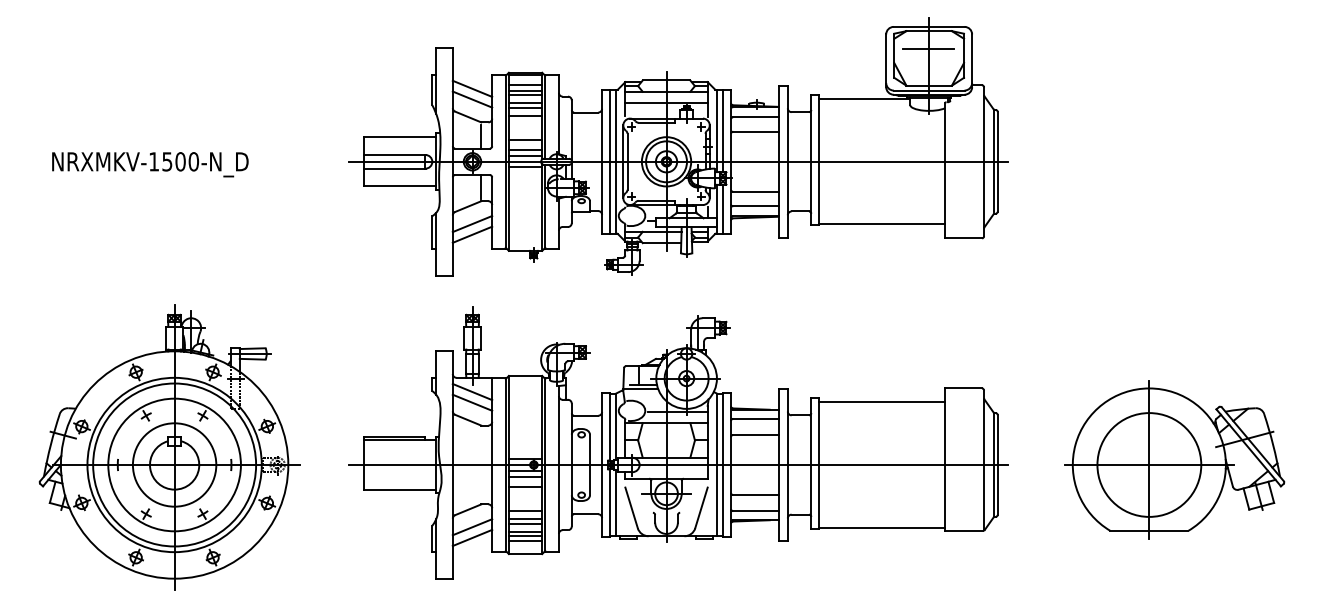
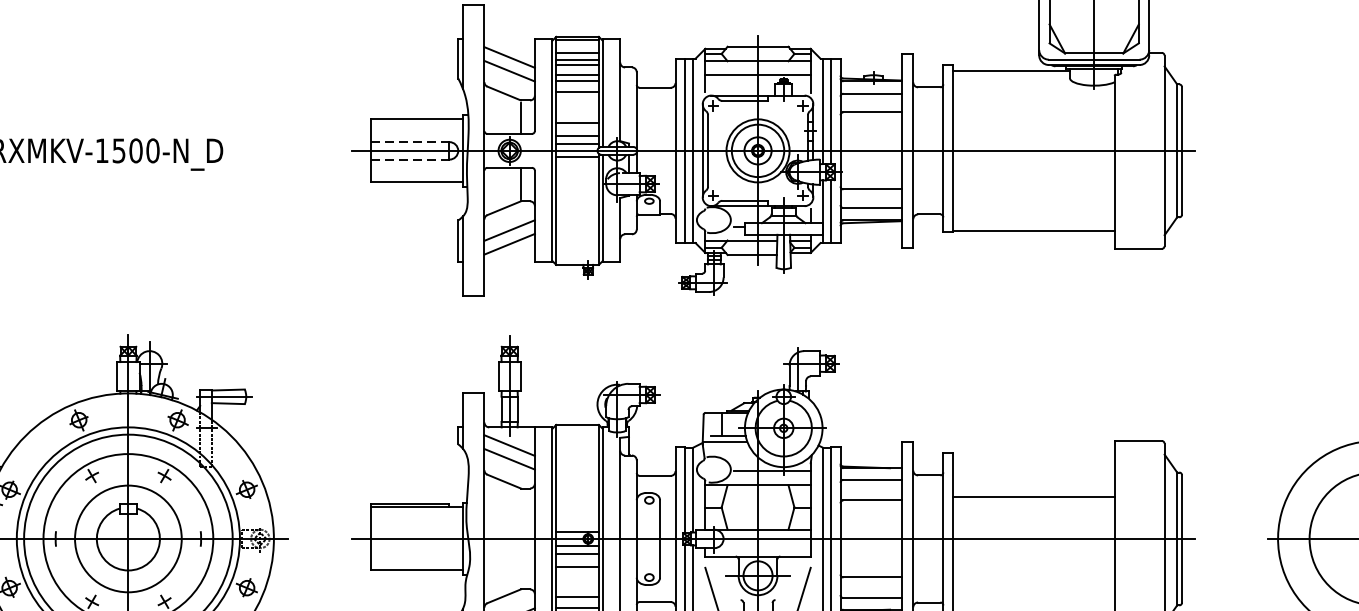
line: (928, 49) -> (1093, 7), removed
line: (394, 155) -> (409, 142), solid -> dashed
line: (394, 168) -> (409, 159), solid -> dashed
line: (881, 402) -> (1033, 497), moved

